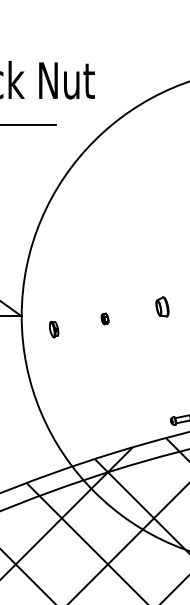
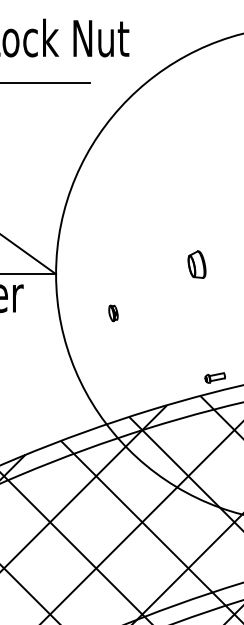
part: (162, 306) -> (196, 264), size x1.4
part: (105, 318) -> (139, 276), removed
part: (54, 329) -> (113, 313), moved

